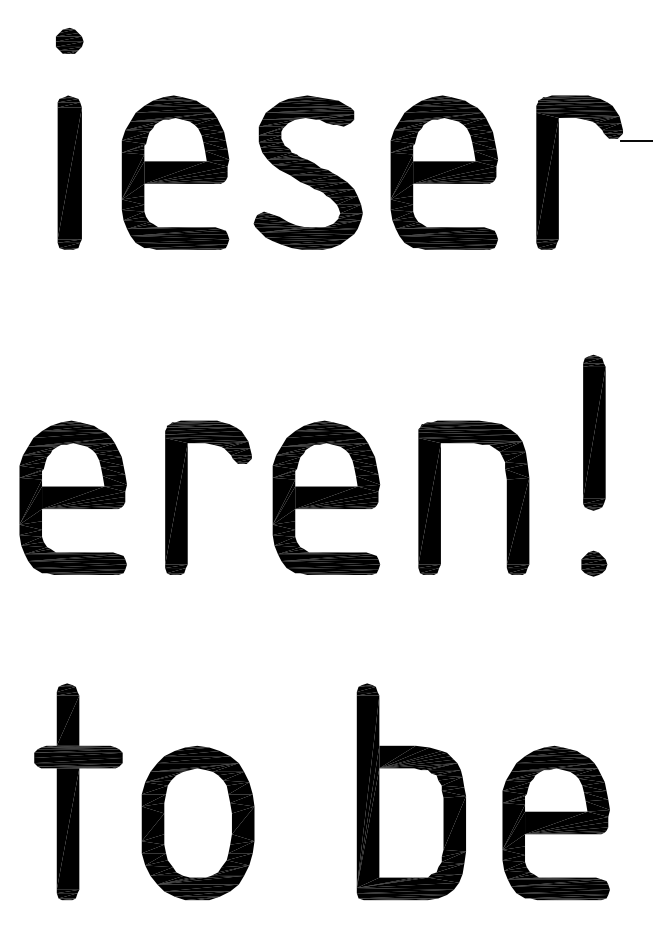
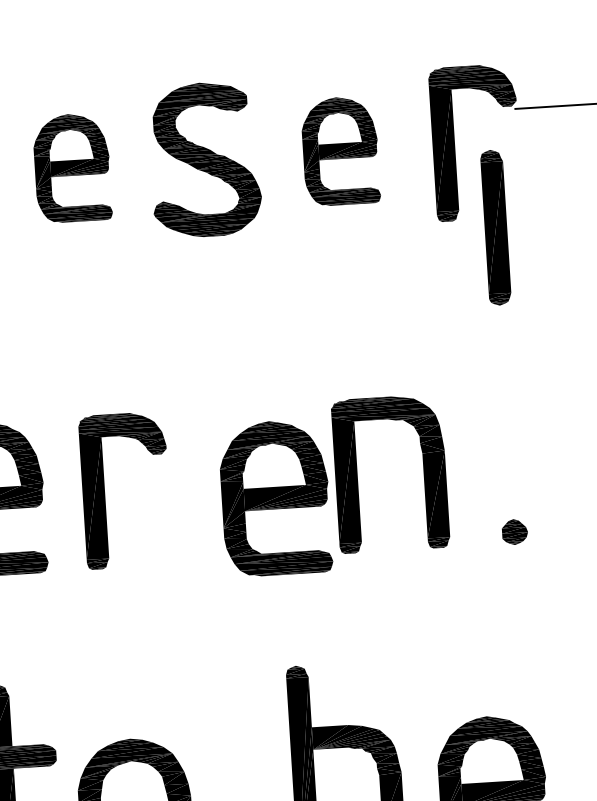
part: (175, 172) -> (72, 167), size x0.7
part: (443, 172) -> (339, 151), size x0.7
part: (594, 432) -> (496, 227), moved
part: (326, 497) -> (275, 497), moved

